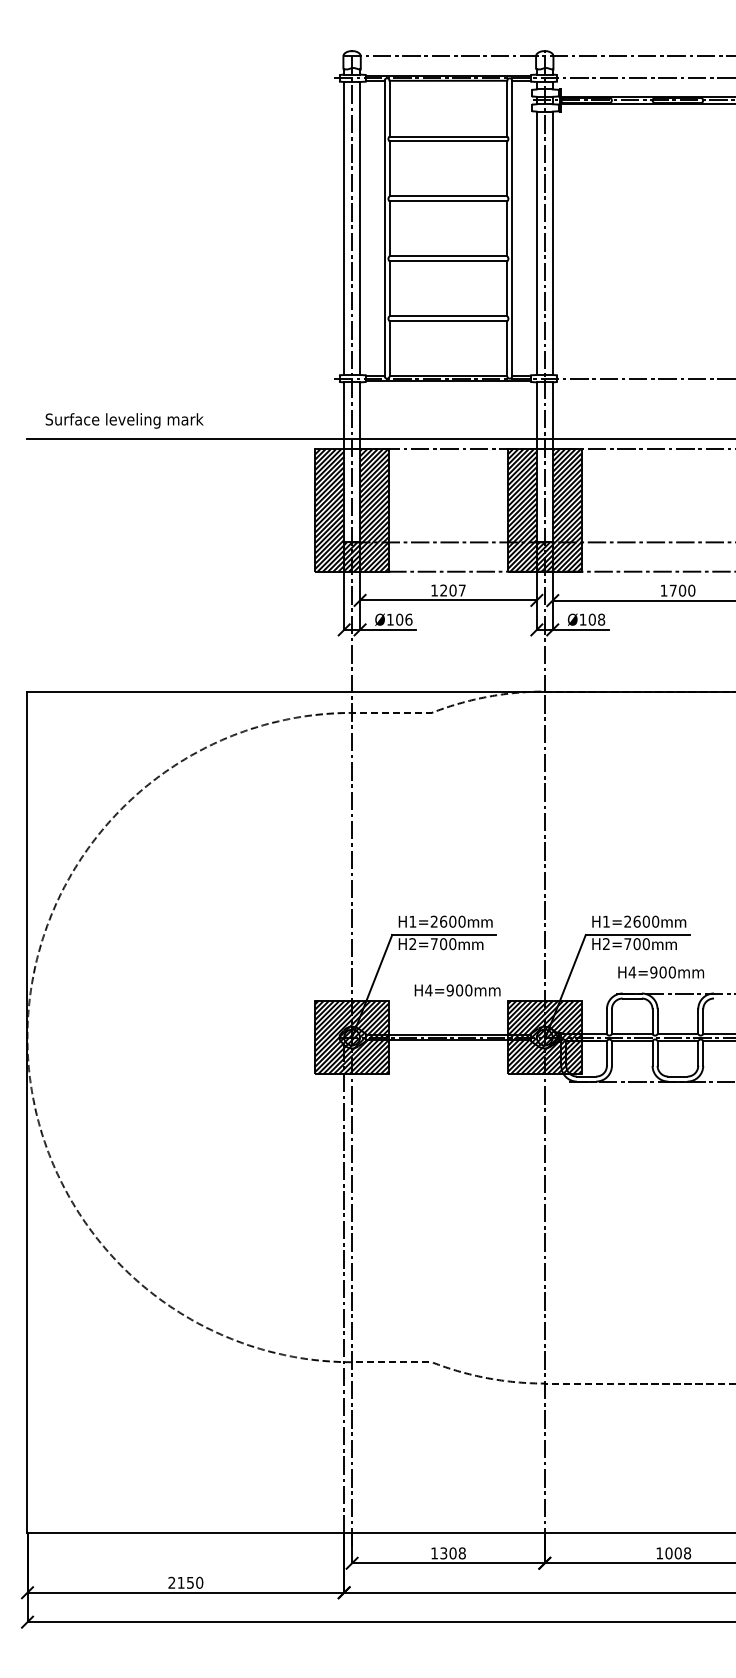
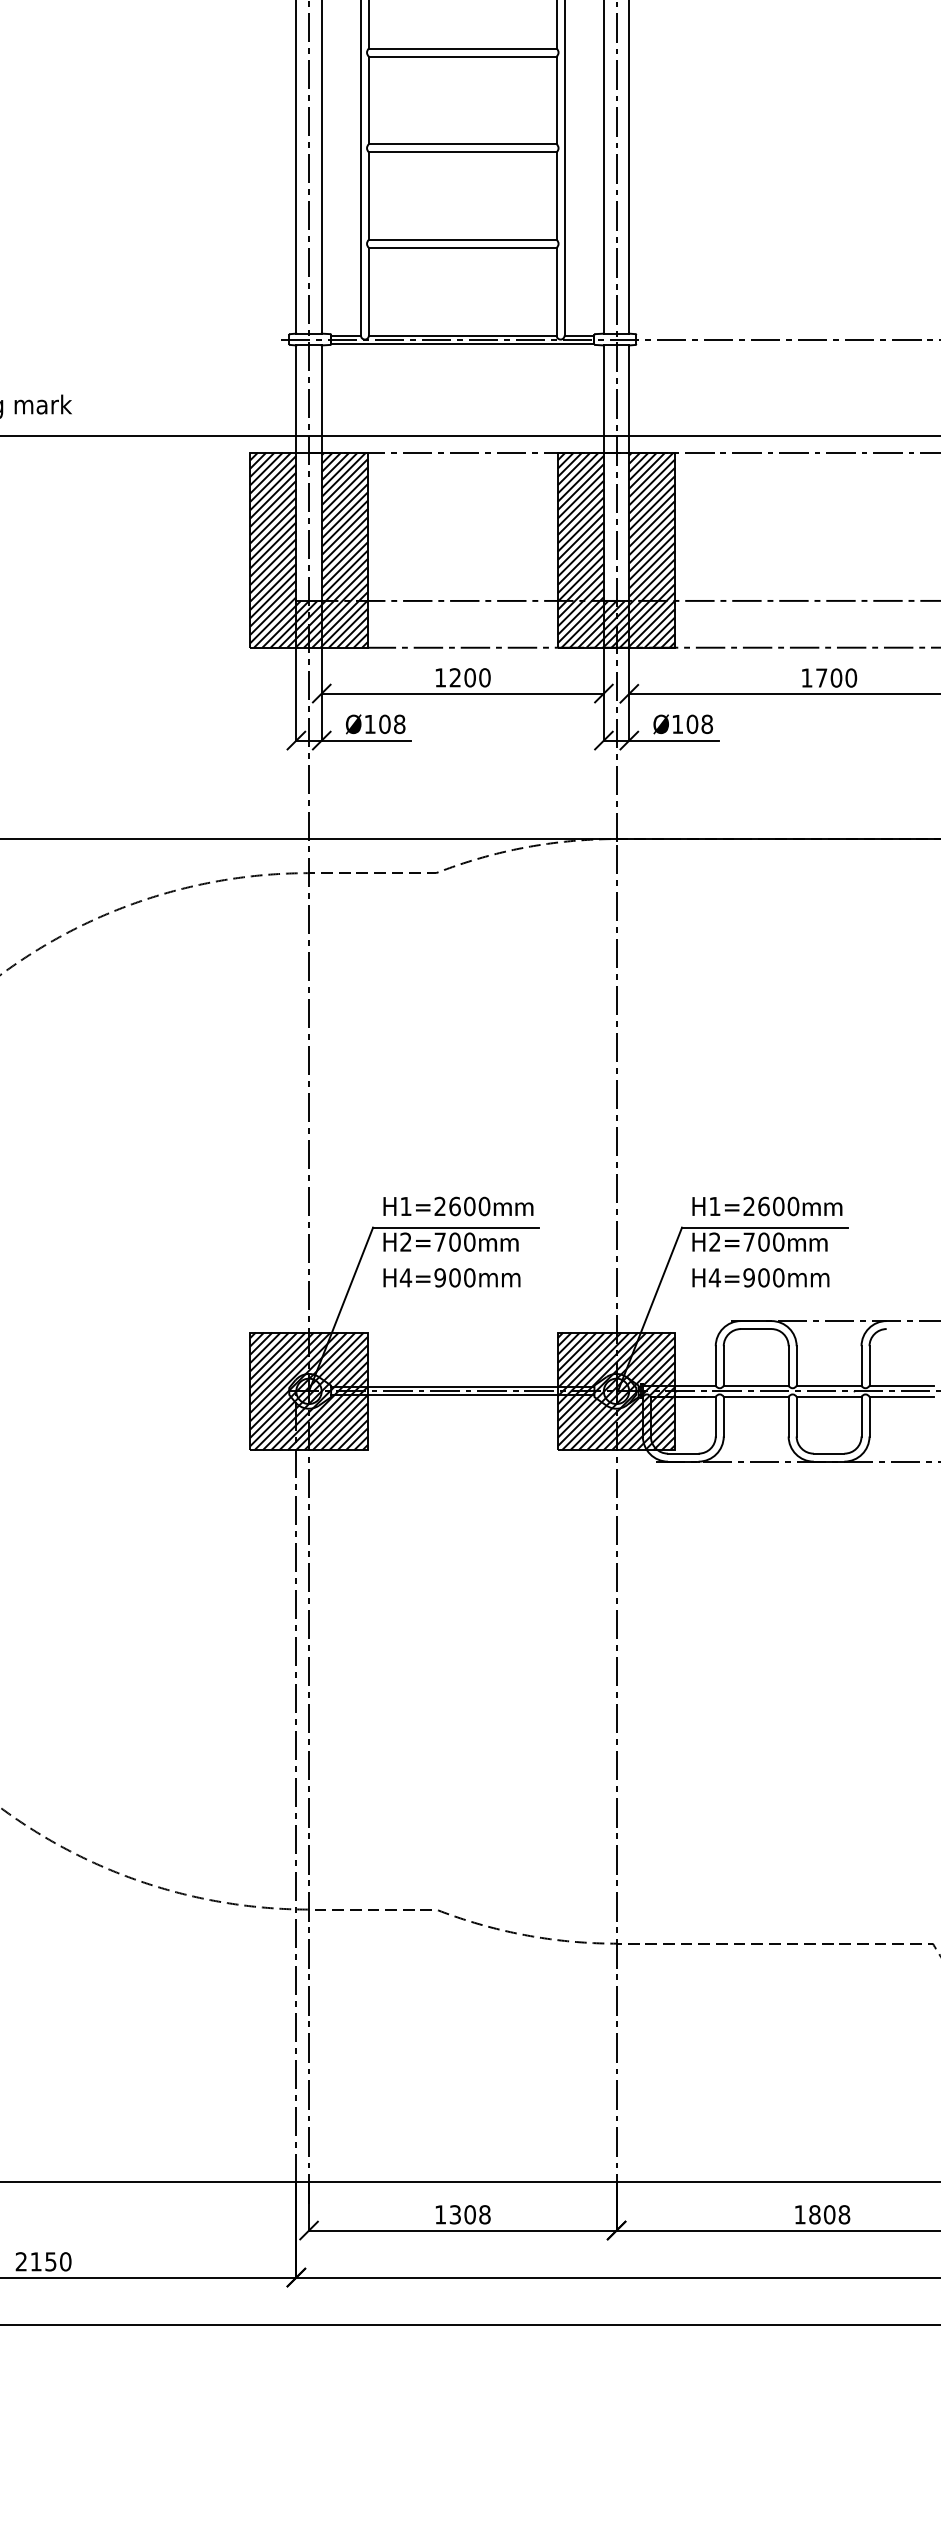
text: (461, 590) -> (483, 677), 1207 -> 1200
text: (408, 619) -> (399, 724), Ø106 -> Ø108
text: (661, 972) -> (761, 1277), moved
text: (457, 990) -> (451, 1277), moved
text: (668, 1553) -> (814, 2214), 1008 -> 1808

